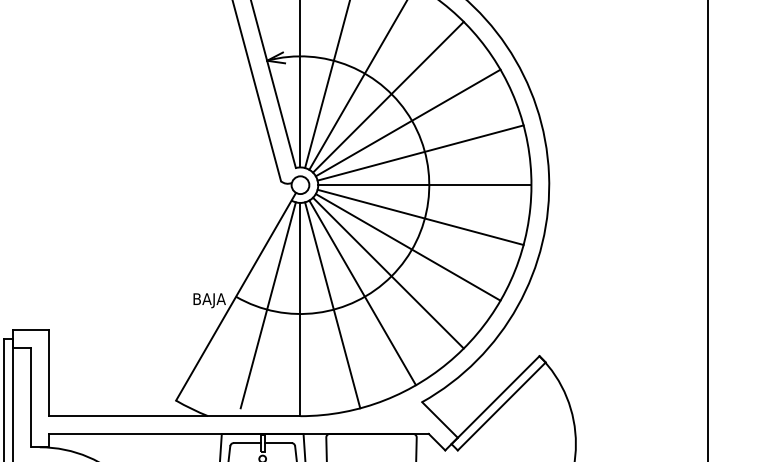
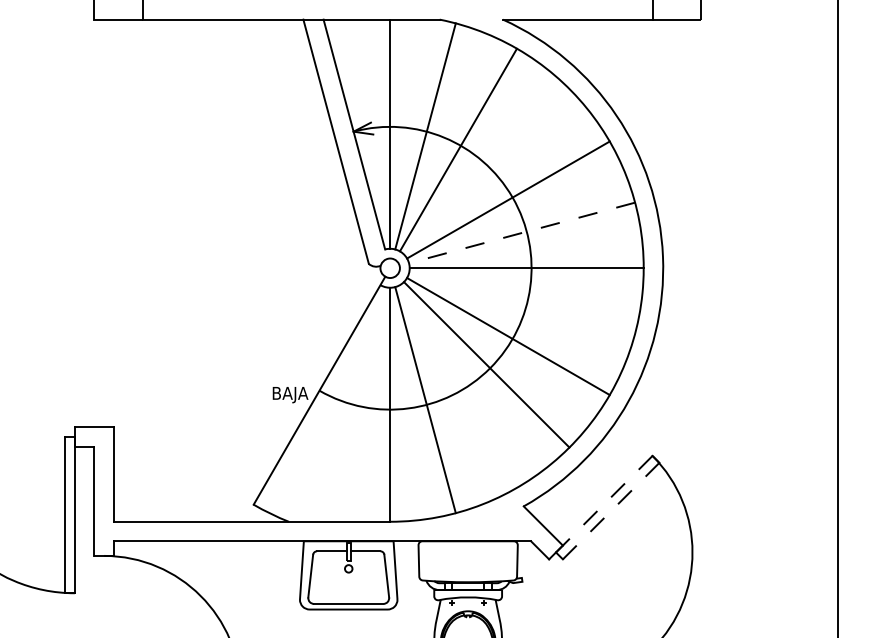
line: (388, 97) -> (486, 171), removed
line: (420, 153) -> (521, 233), solid -> dashed
line: (421, 217) -> (522, 303), removed
line: (361, 292) -> (457, 386), removed
line: (267, 305) -> (354, 400), removed
line: (495, 399) -> (604, 503), solid -> dashed
line: (502, 405) -> (611, 510), solid -> dashed

